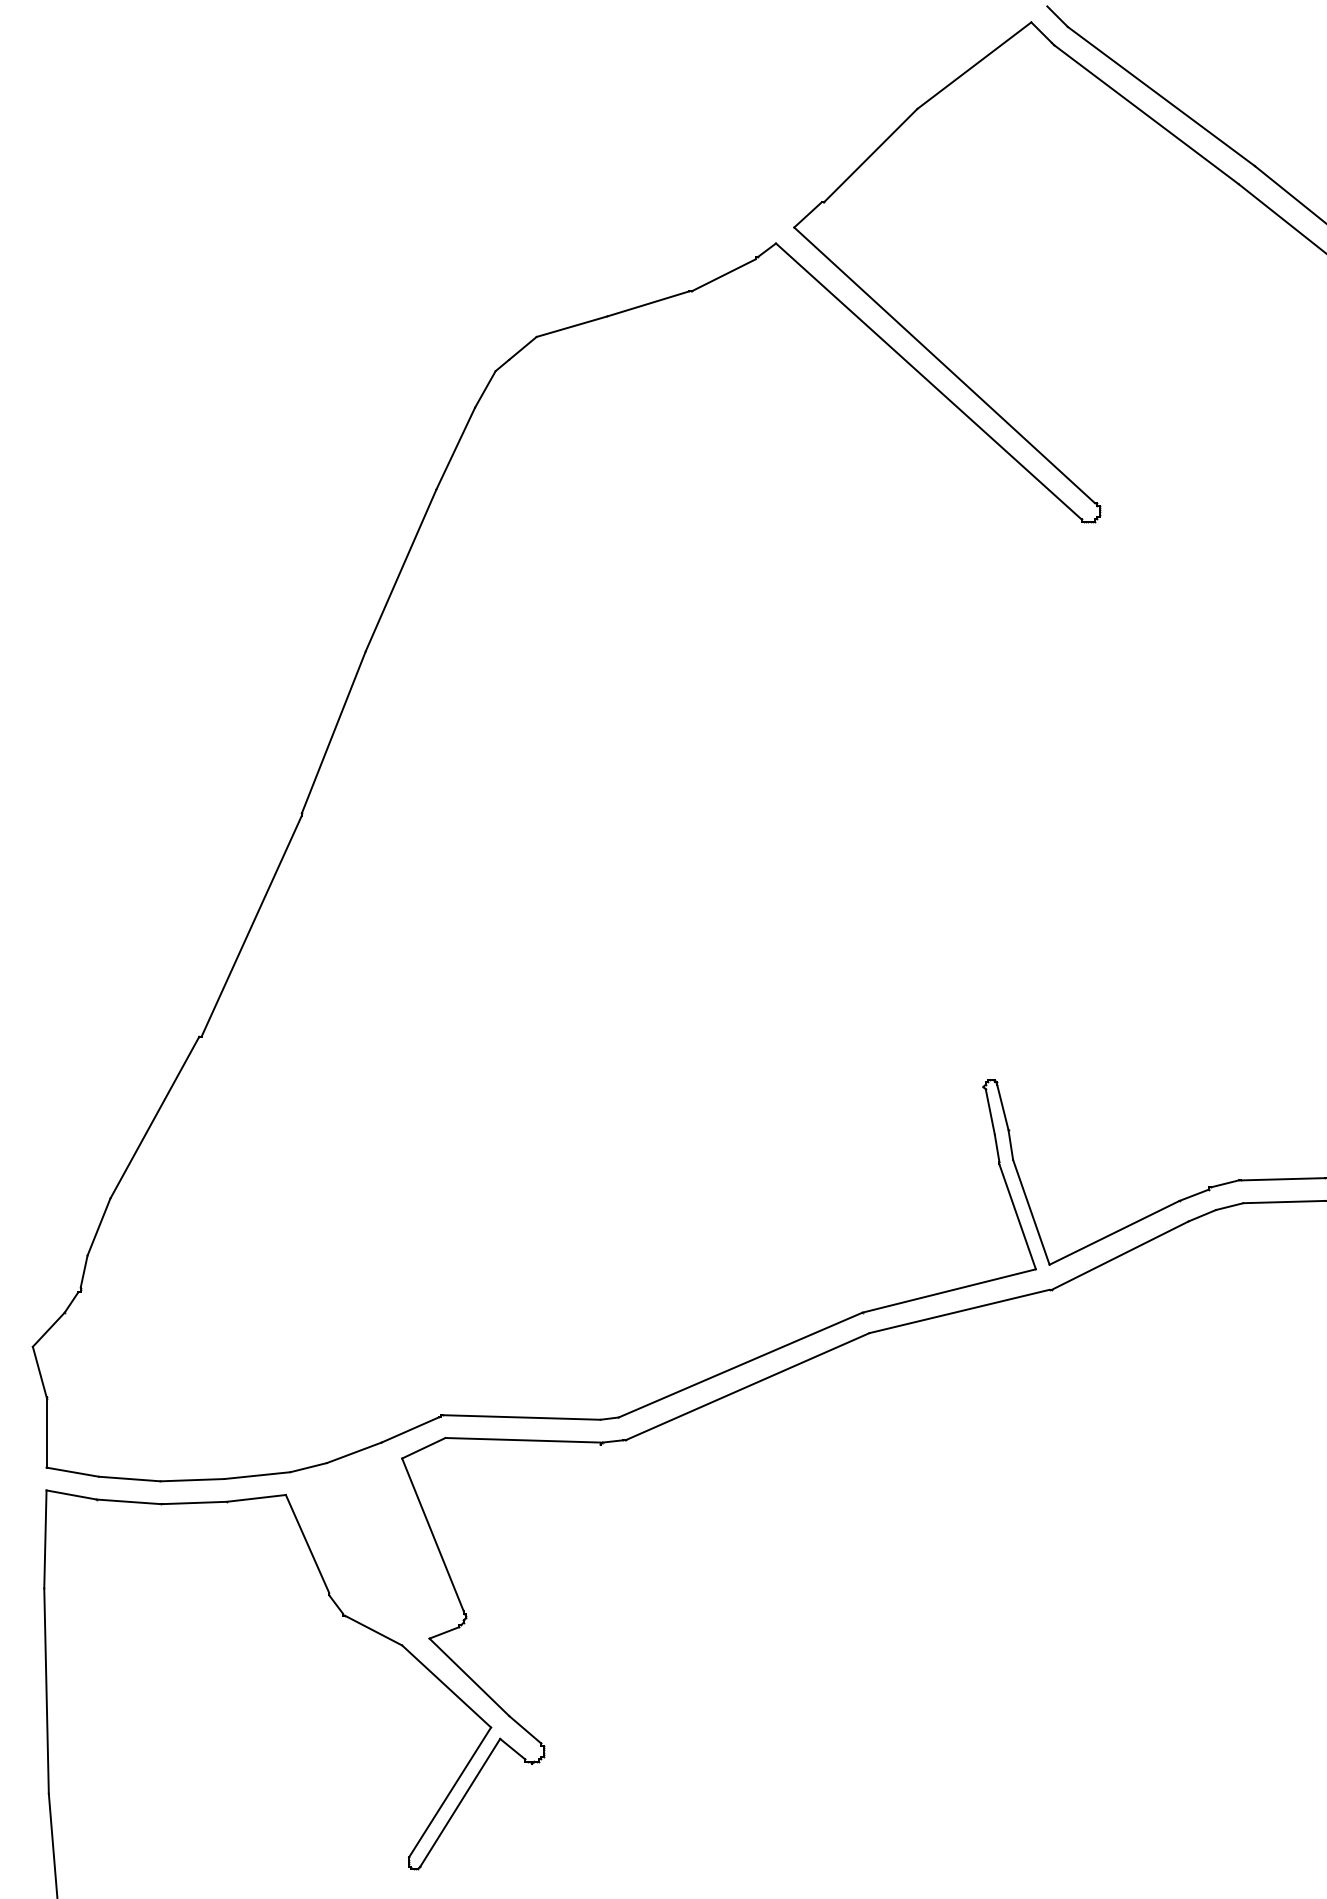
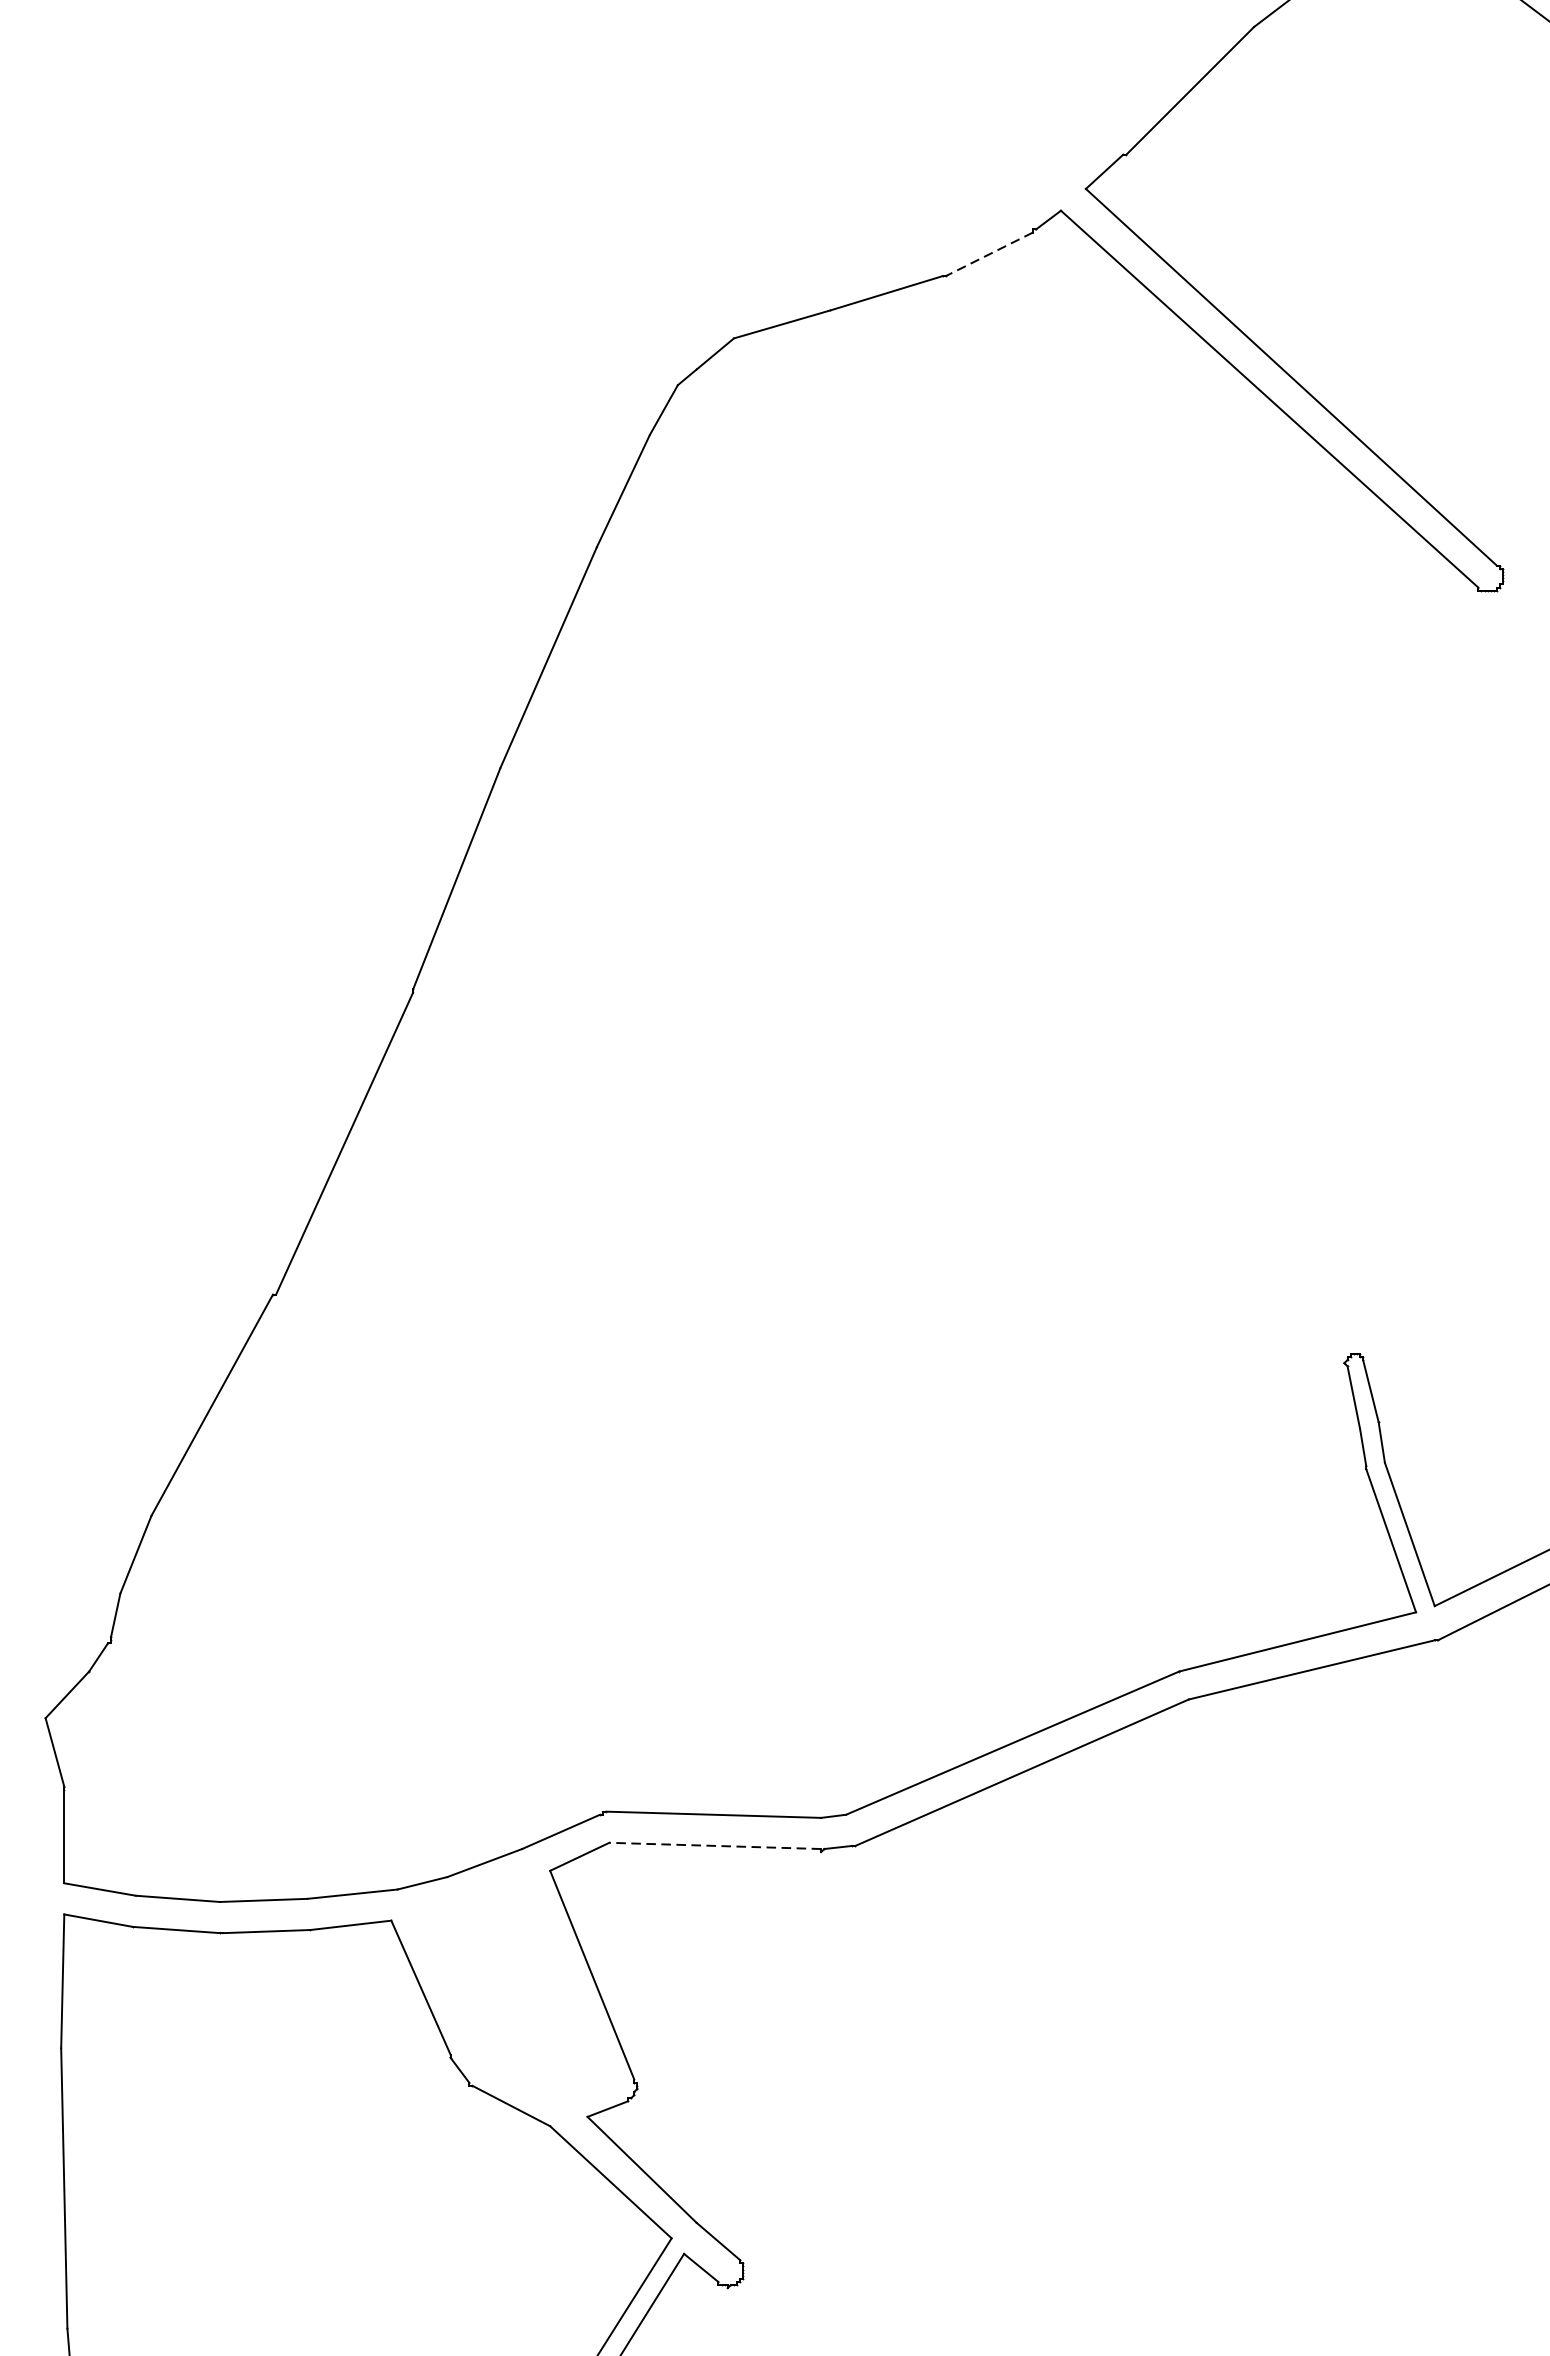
line: (723, 275) -> (989, 254), solid -> dashed
line: (522, 1440) -> (714, 1846), solid -> dashed

